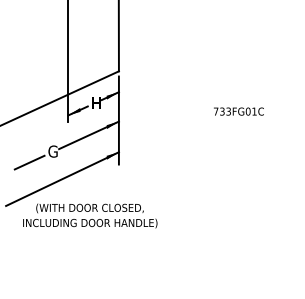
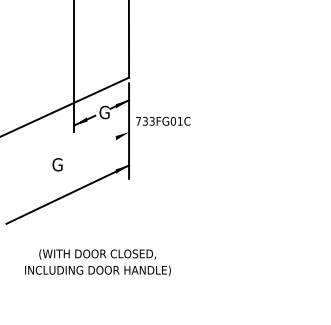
text: (96, 103) -> (104, 112), H -> G
text: (239, 111) -> (163, 121), moved
line: (88, 135) -> (96, 147), removed
line: (29, 162) -> (32, 176), removed
text: (89, 215) -> (97, 262), moved

